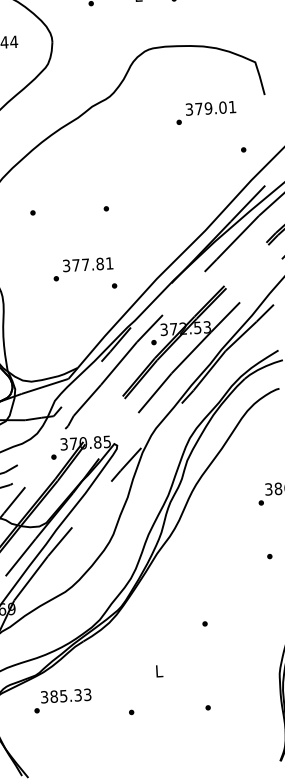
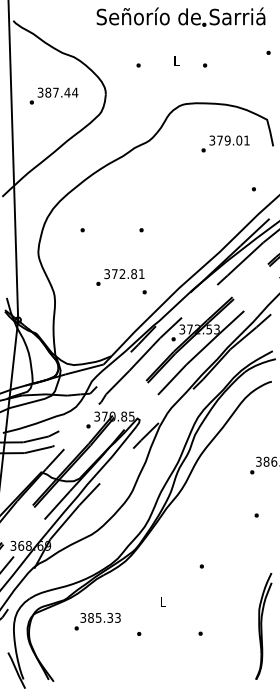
text: (205, 112) -> (225, 143), moved
text: (85, 264) -> (122, 273), 377.81 -> 372.81
text: (62, 700) -> (97, 621), moved

